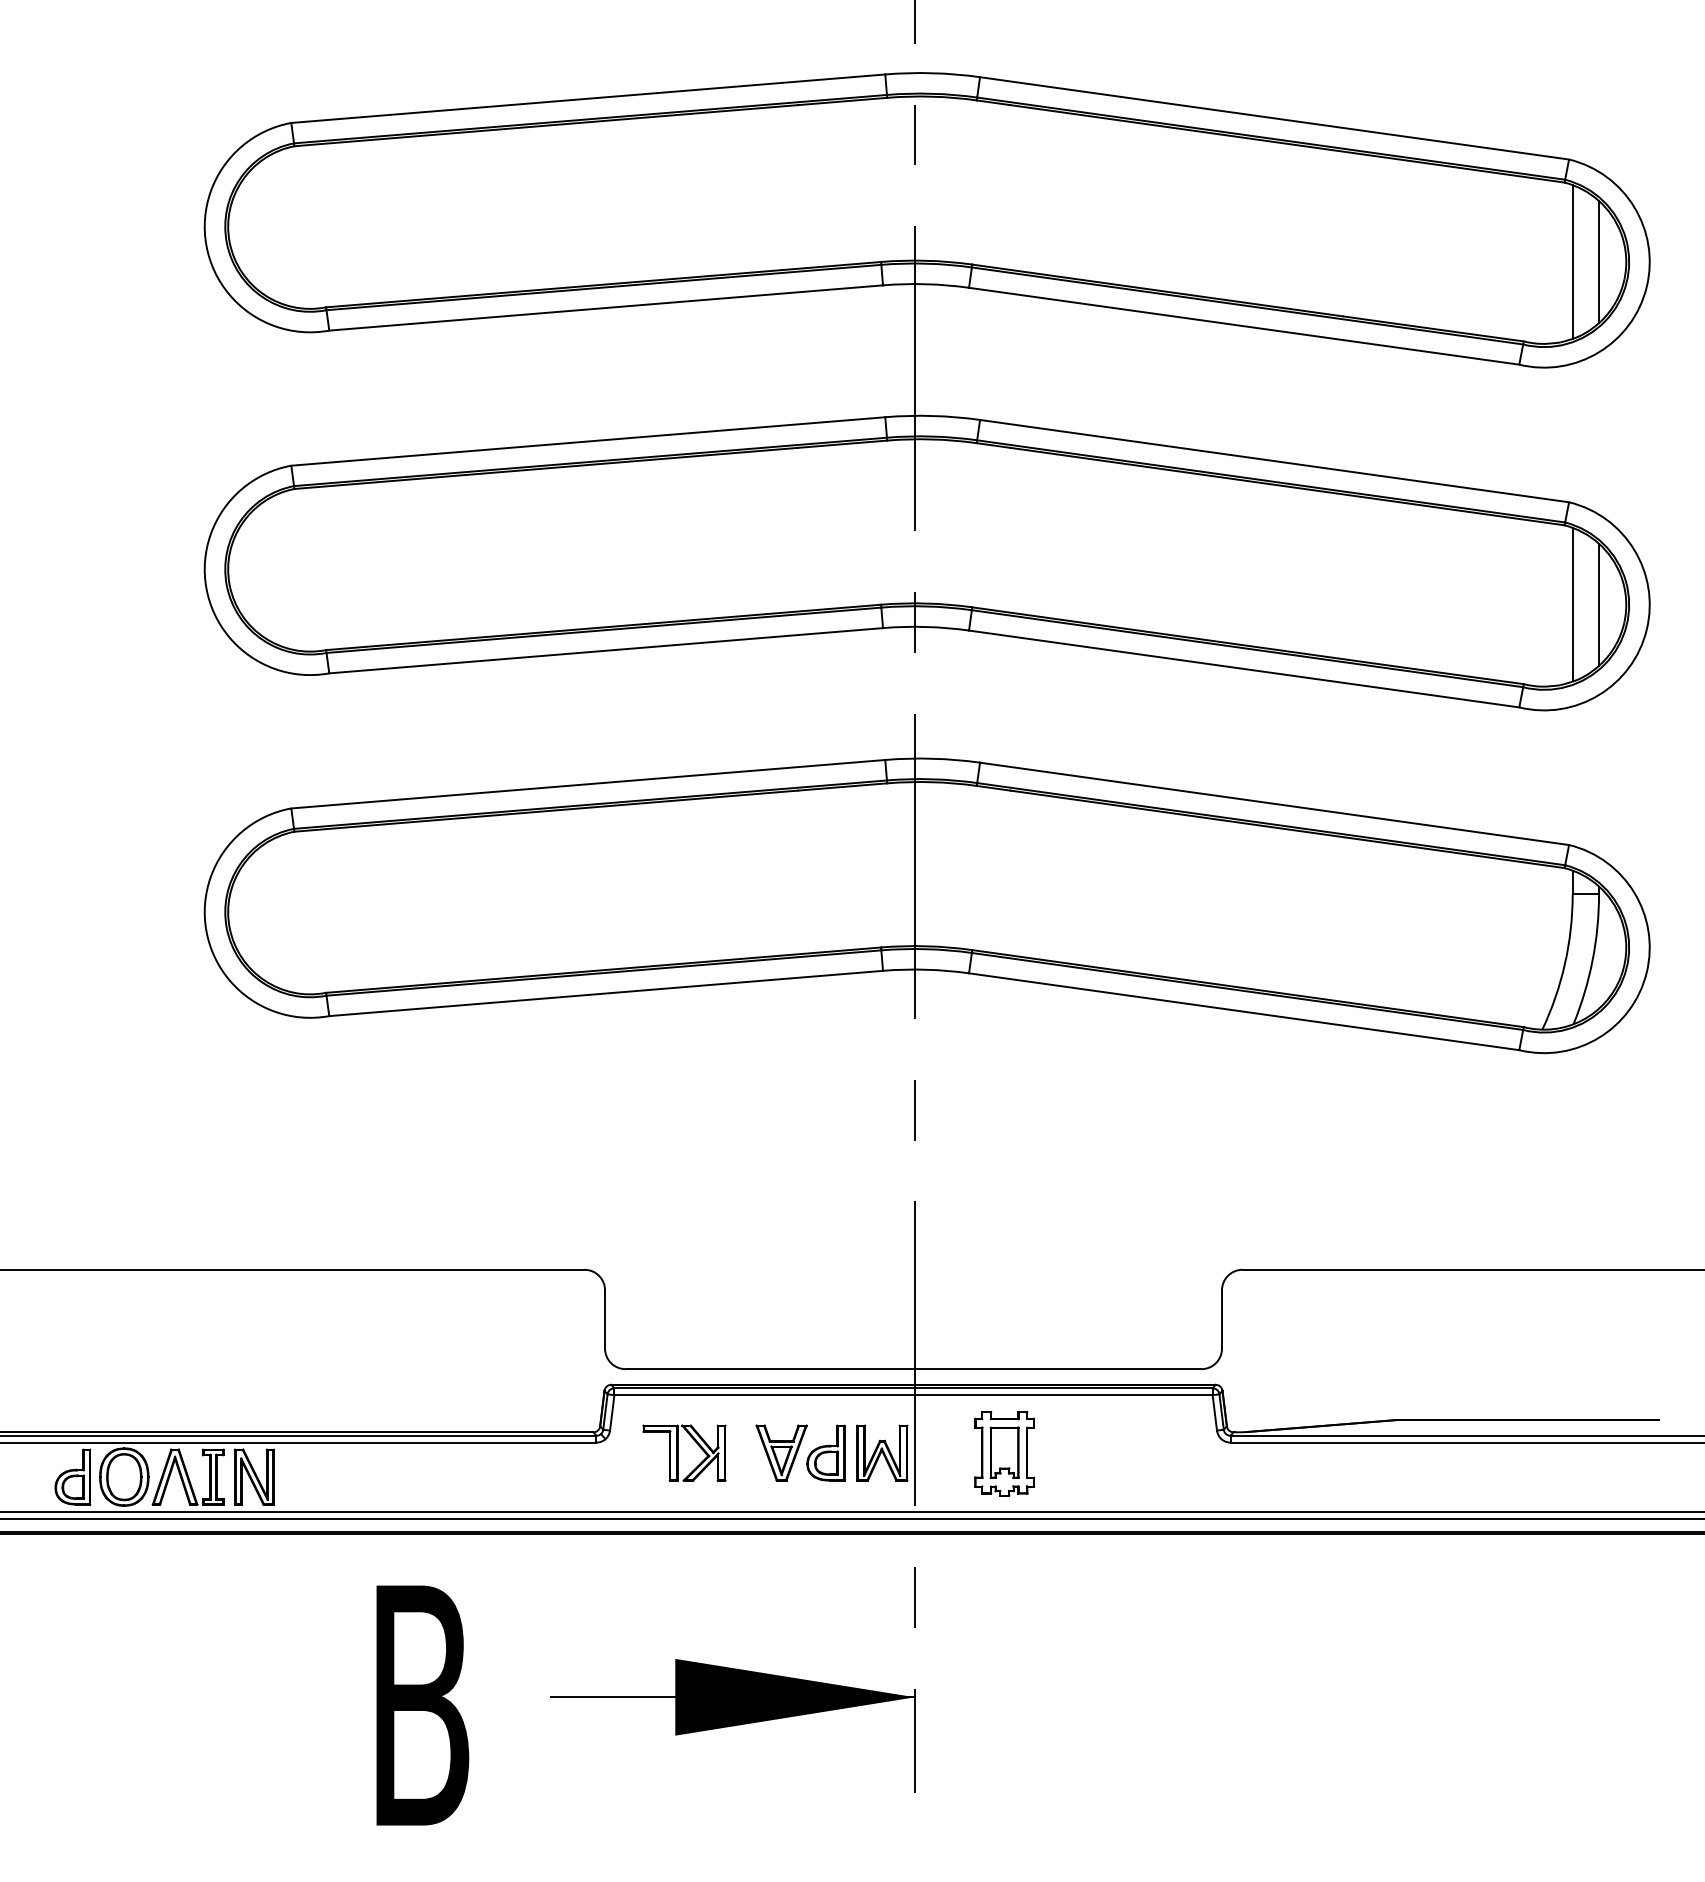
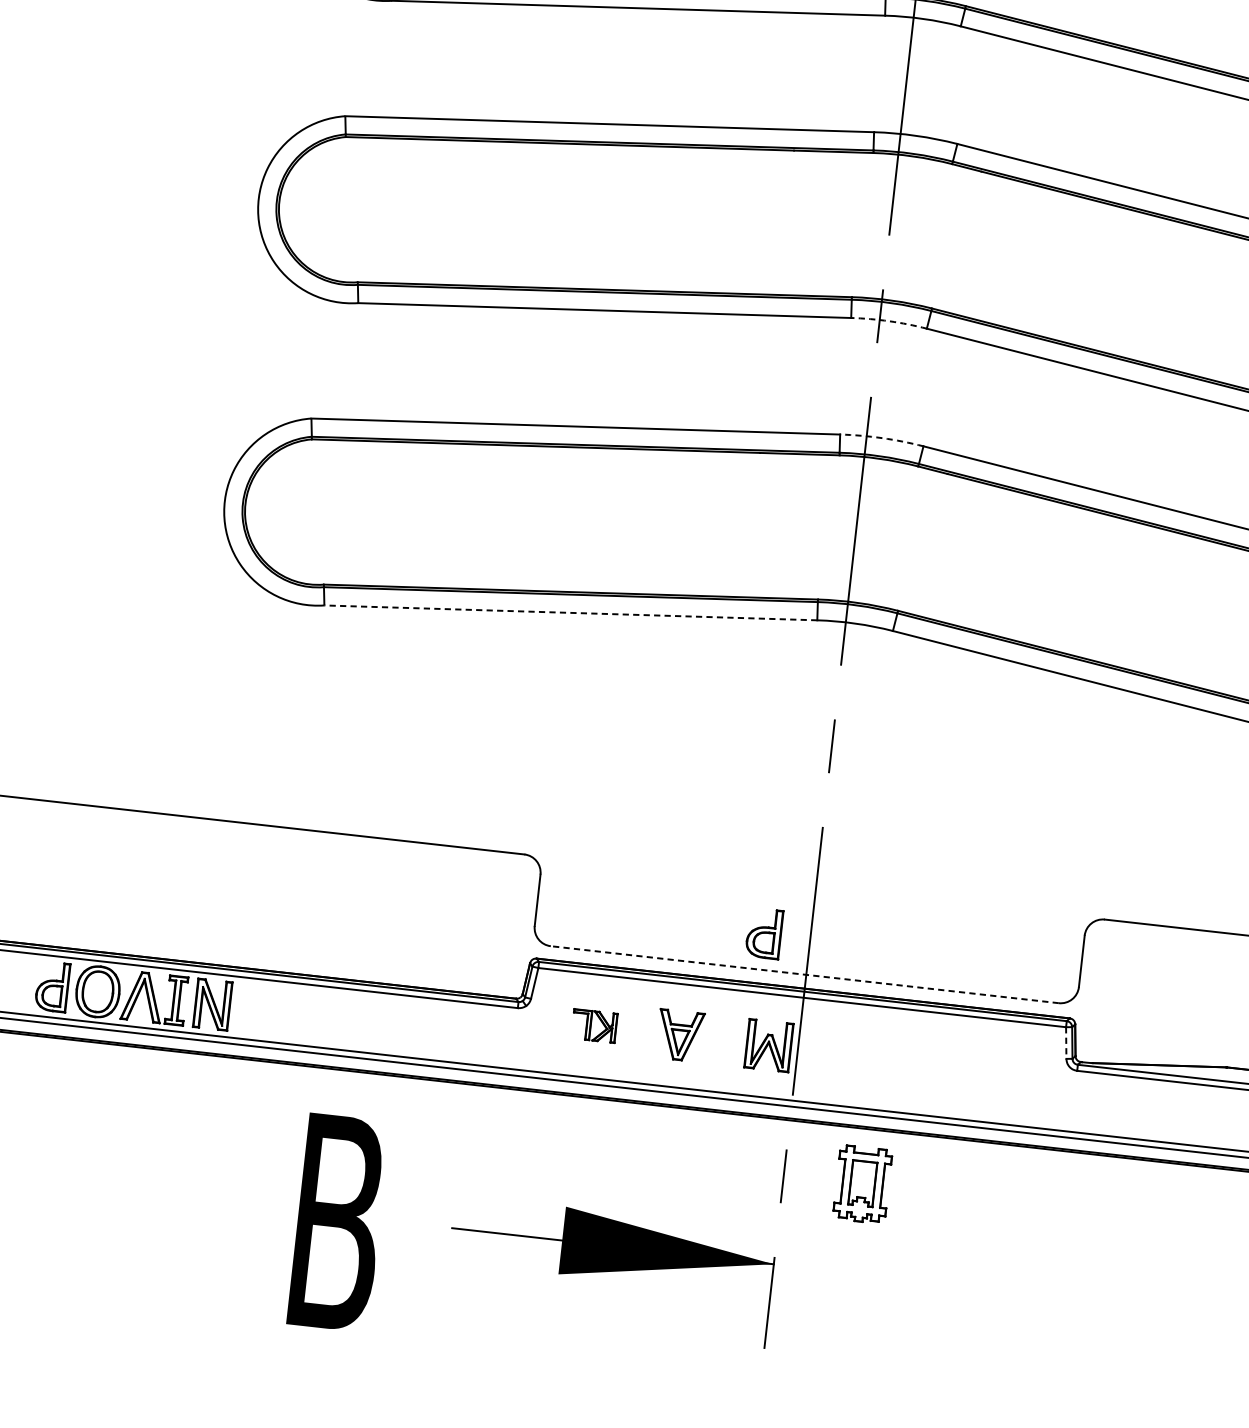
arc: (926, 626) -> (889, 320), solid -> dashed
arc: (932, 758) -> (881, 437), solid -> dashed
line: (606, 993) -> (571, 612), solid -> dashed
line: (913, 1369) -> (804, 974), solid -> dashed
line: (1214, 1412) -> (1066, 1042), solid -> dashed
part: (684, 1452) -> (594, 1025), size x0.6
part: (825, 1452) -> (763, 932), moved
part: (1004, 1453) -> (862, 1184), moved

